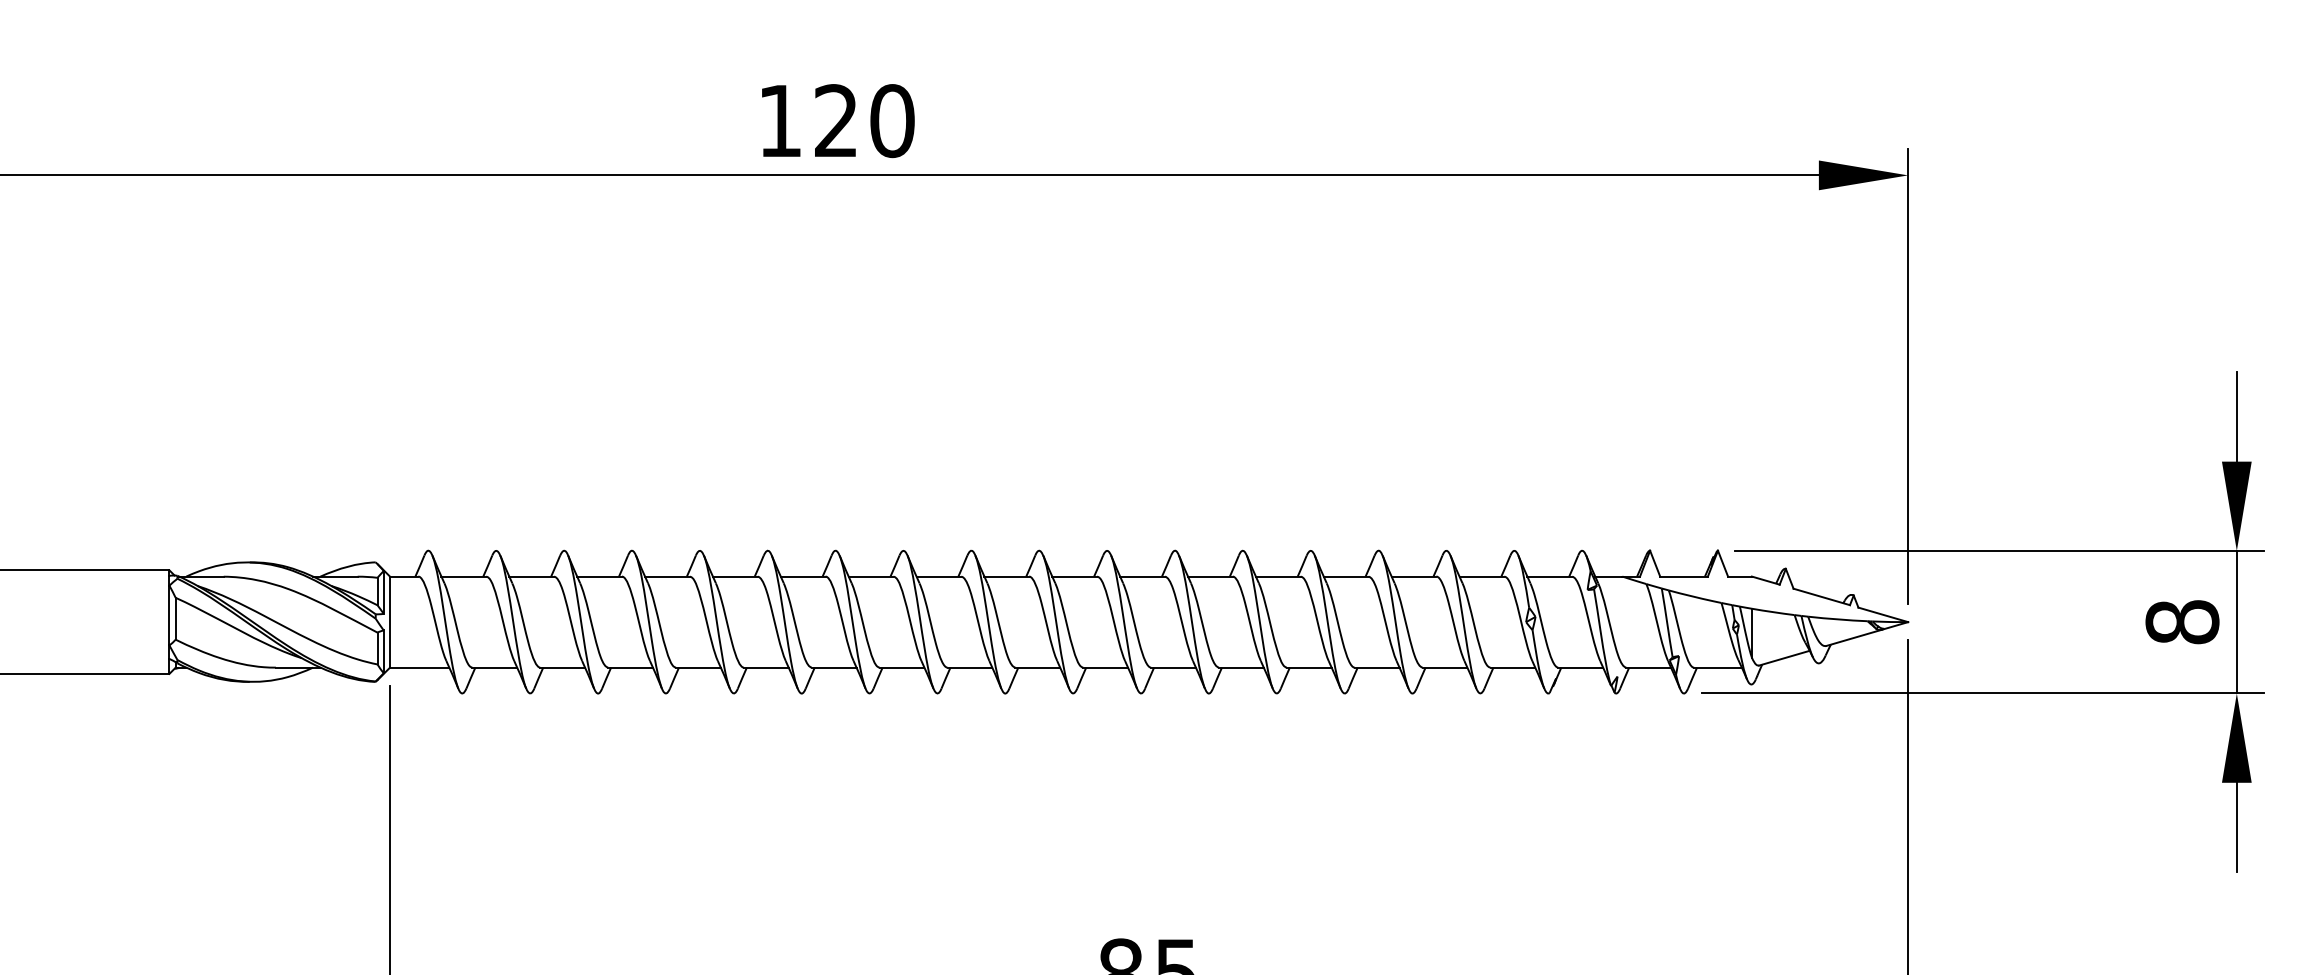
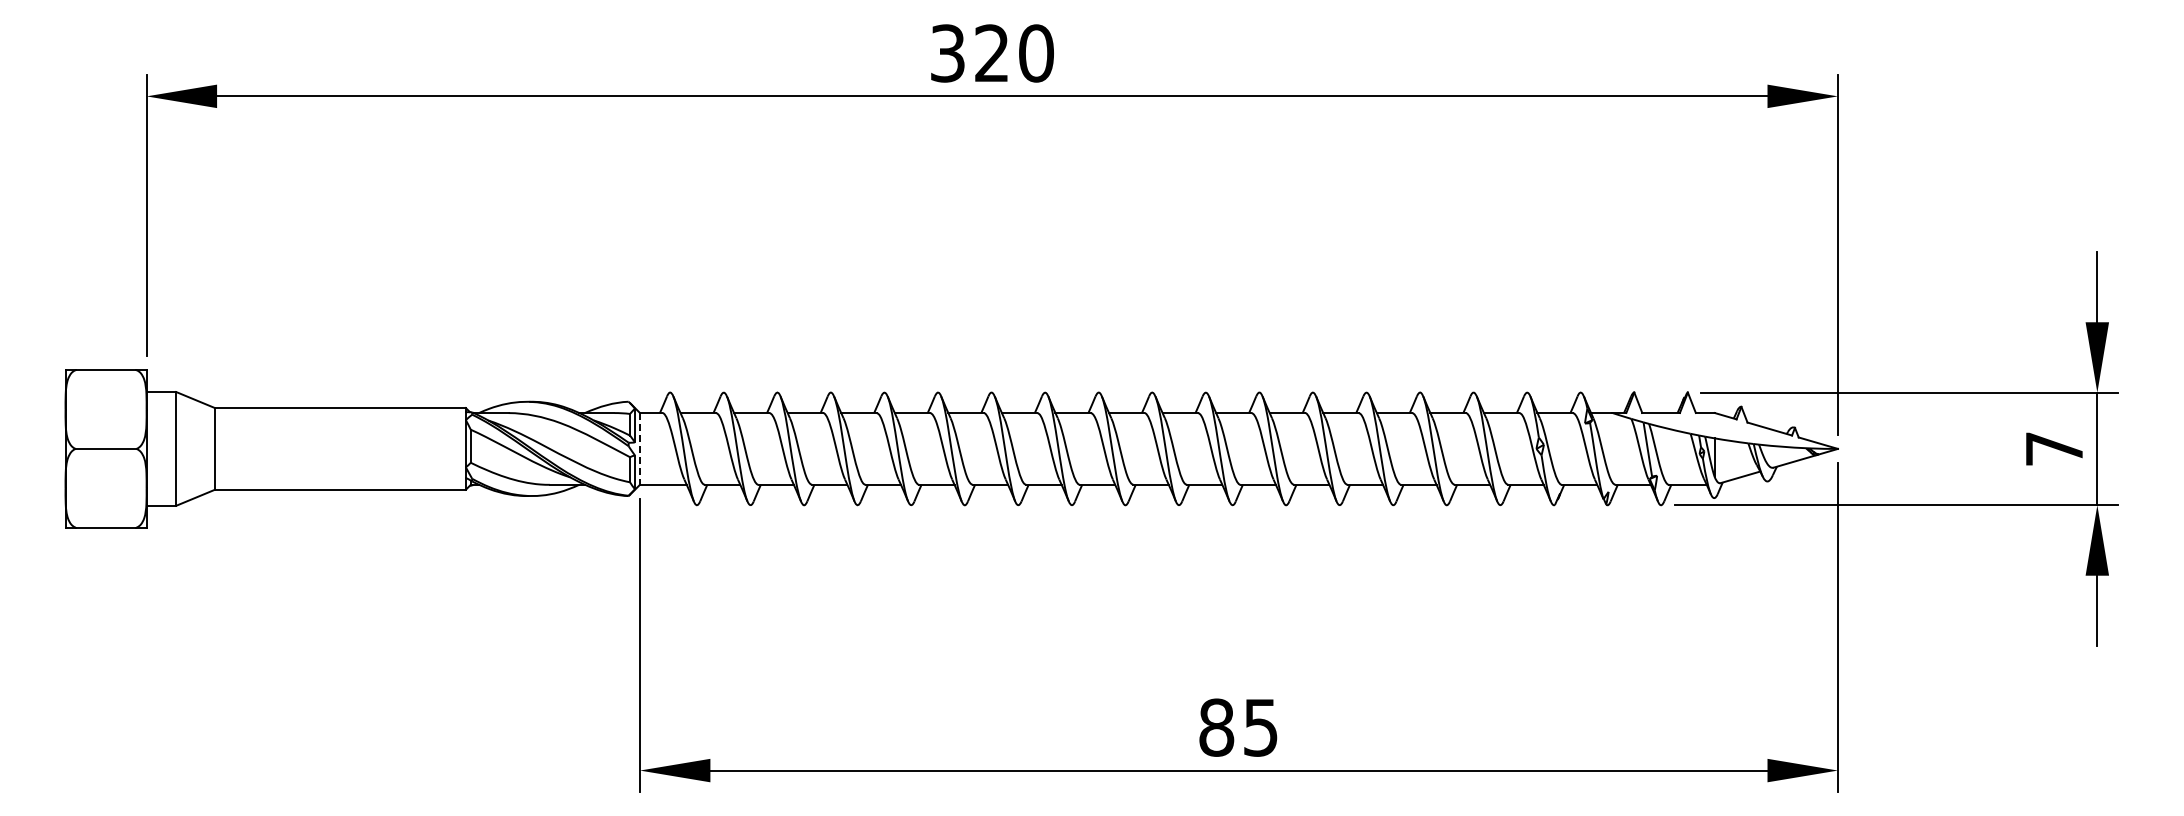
text: (779, 121) -> (947, 53), 120 -> 320
line: (389, 621) -> (639, 448), solid -> dashed
text: (2182, 621) -> (2054, 448), 8 -> 7

